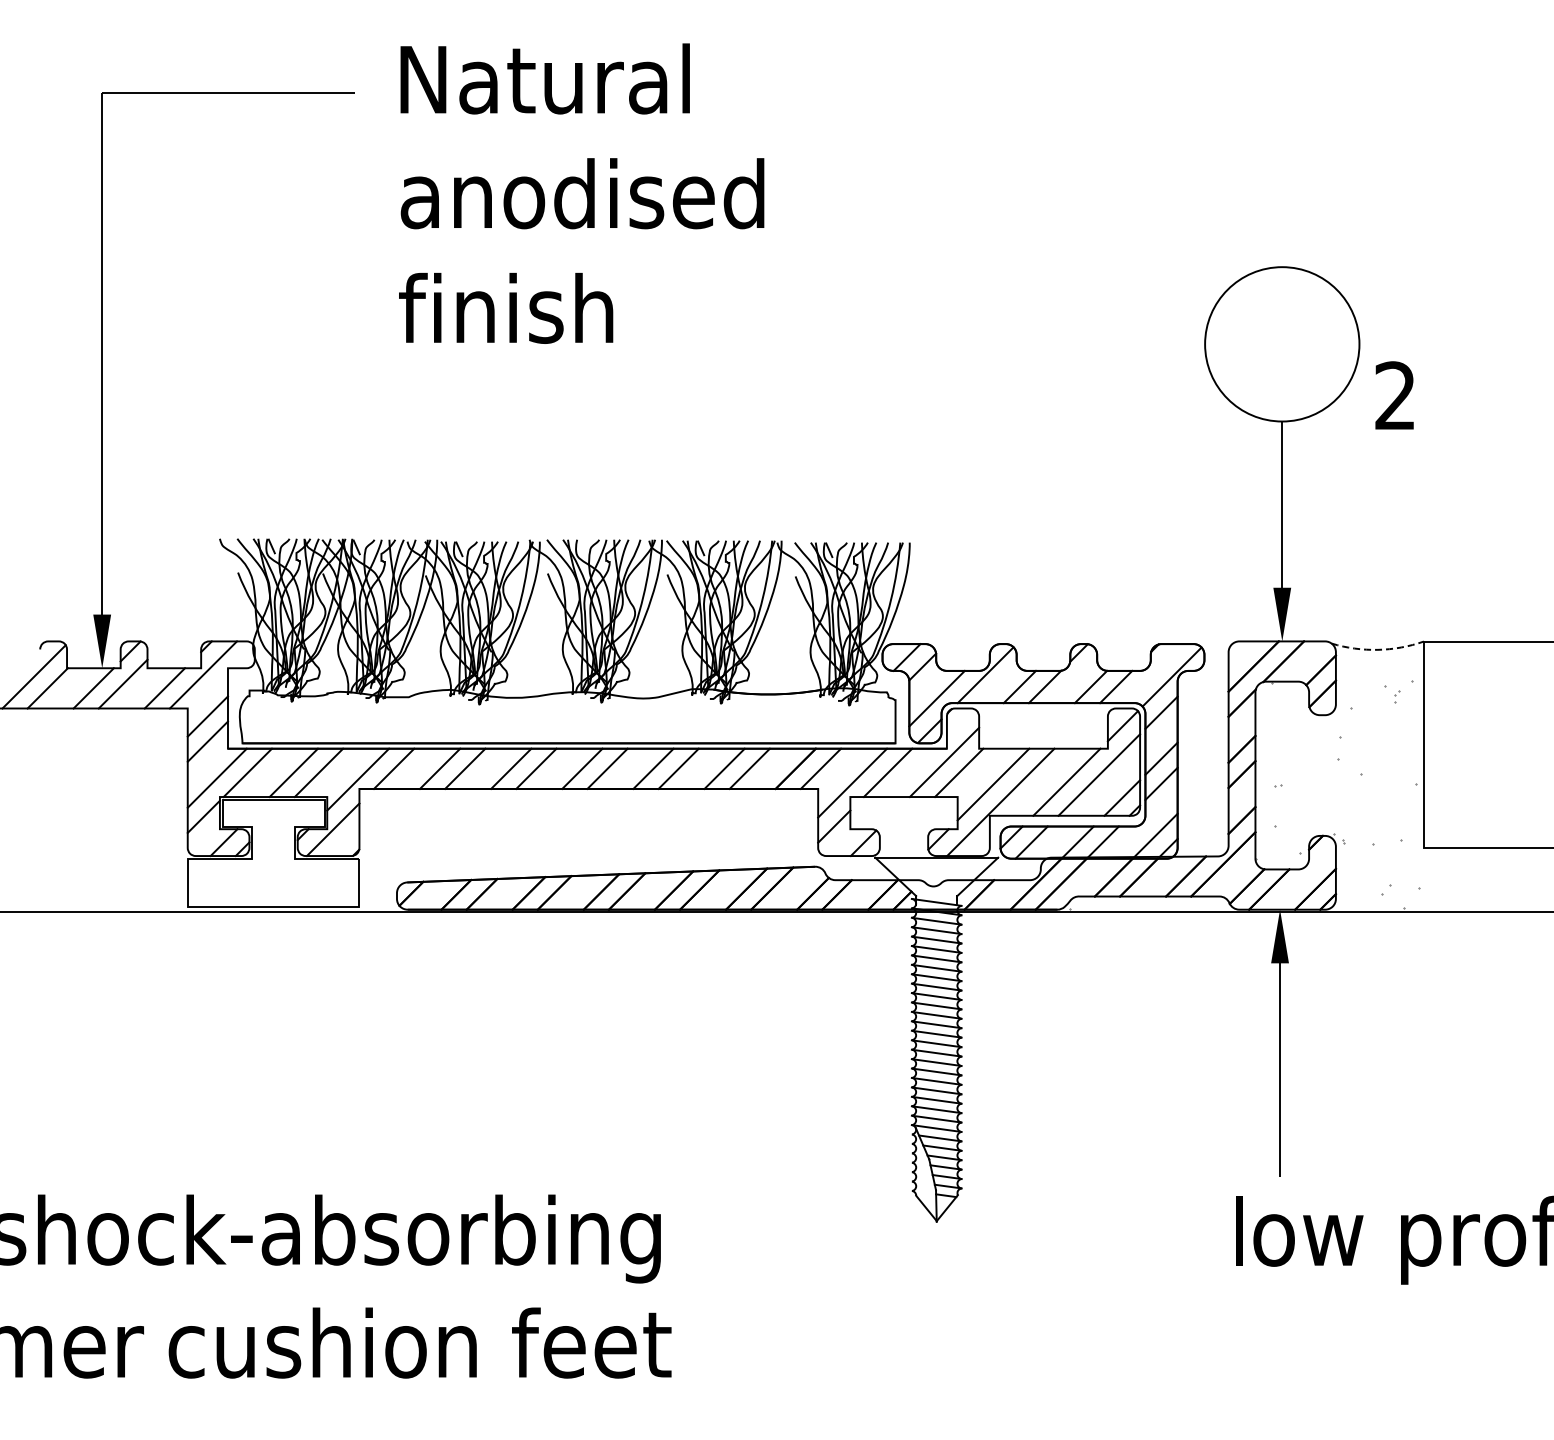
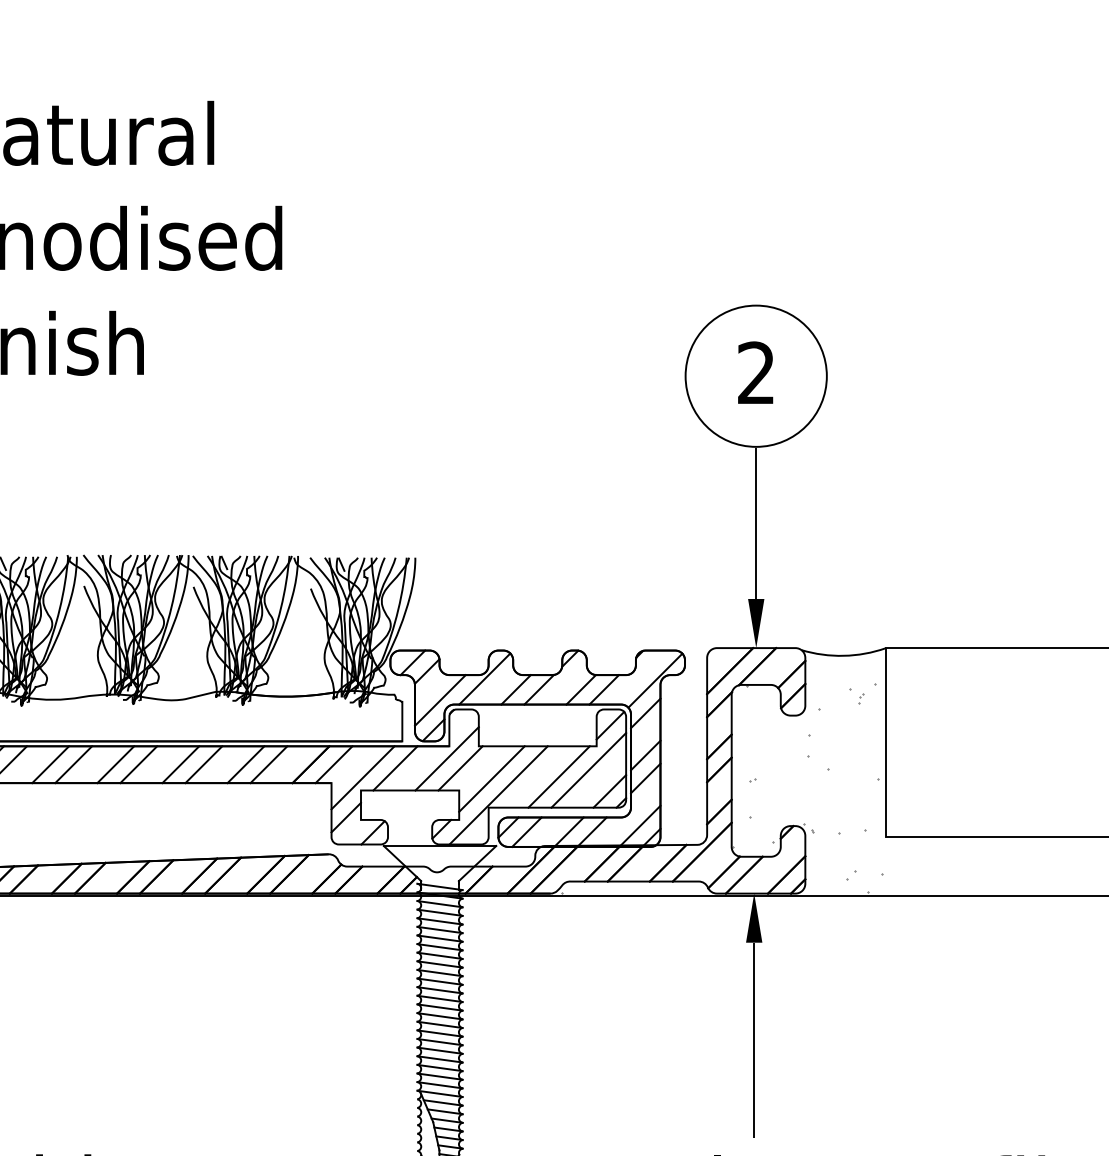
text: (1394, 395) -> (755, 372), moved
arc: (1377, 649) -> (843, 655), dashed -> solid

